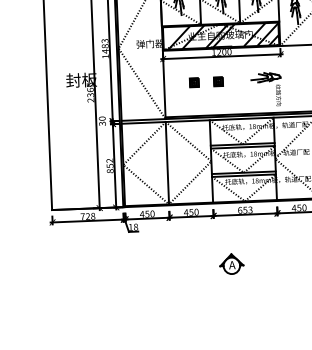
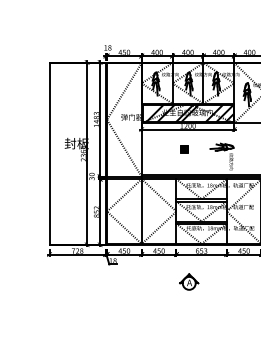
part: (194, 83) -> (165, 149), removed
part: (232, 263) -> (189, 281), moved

